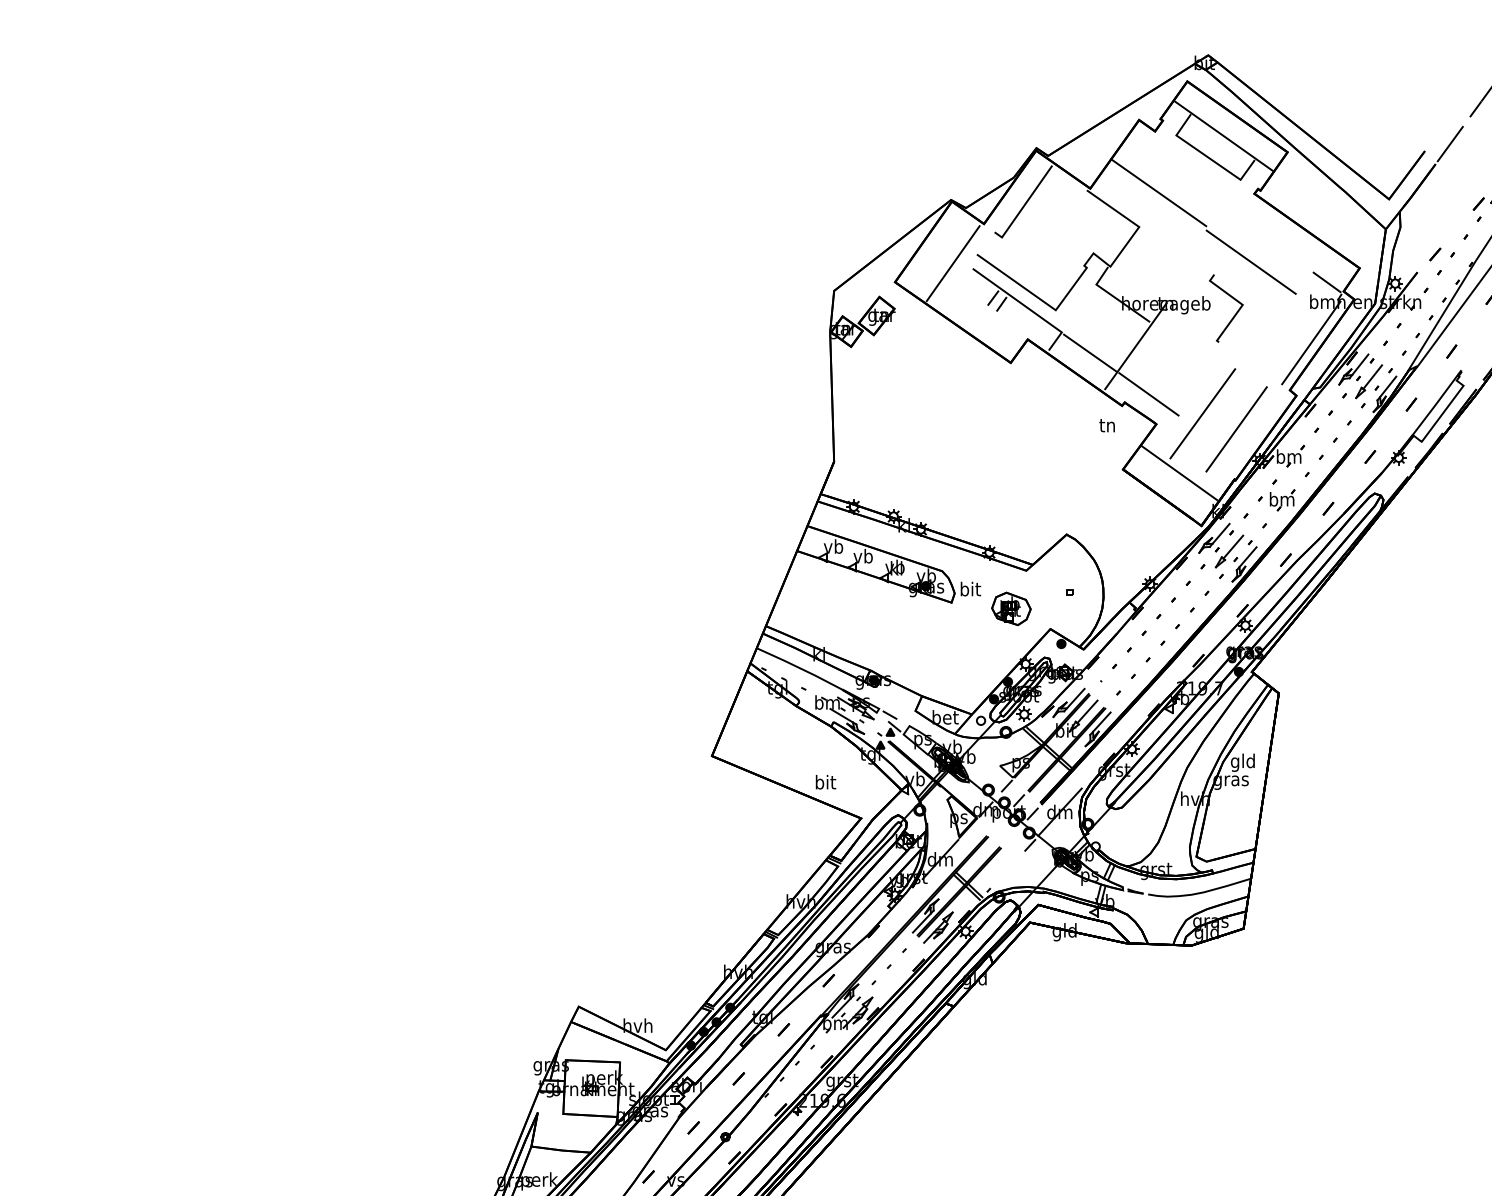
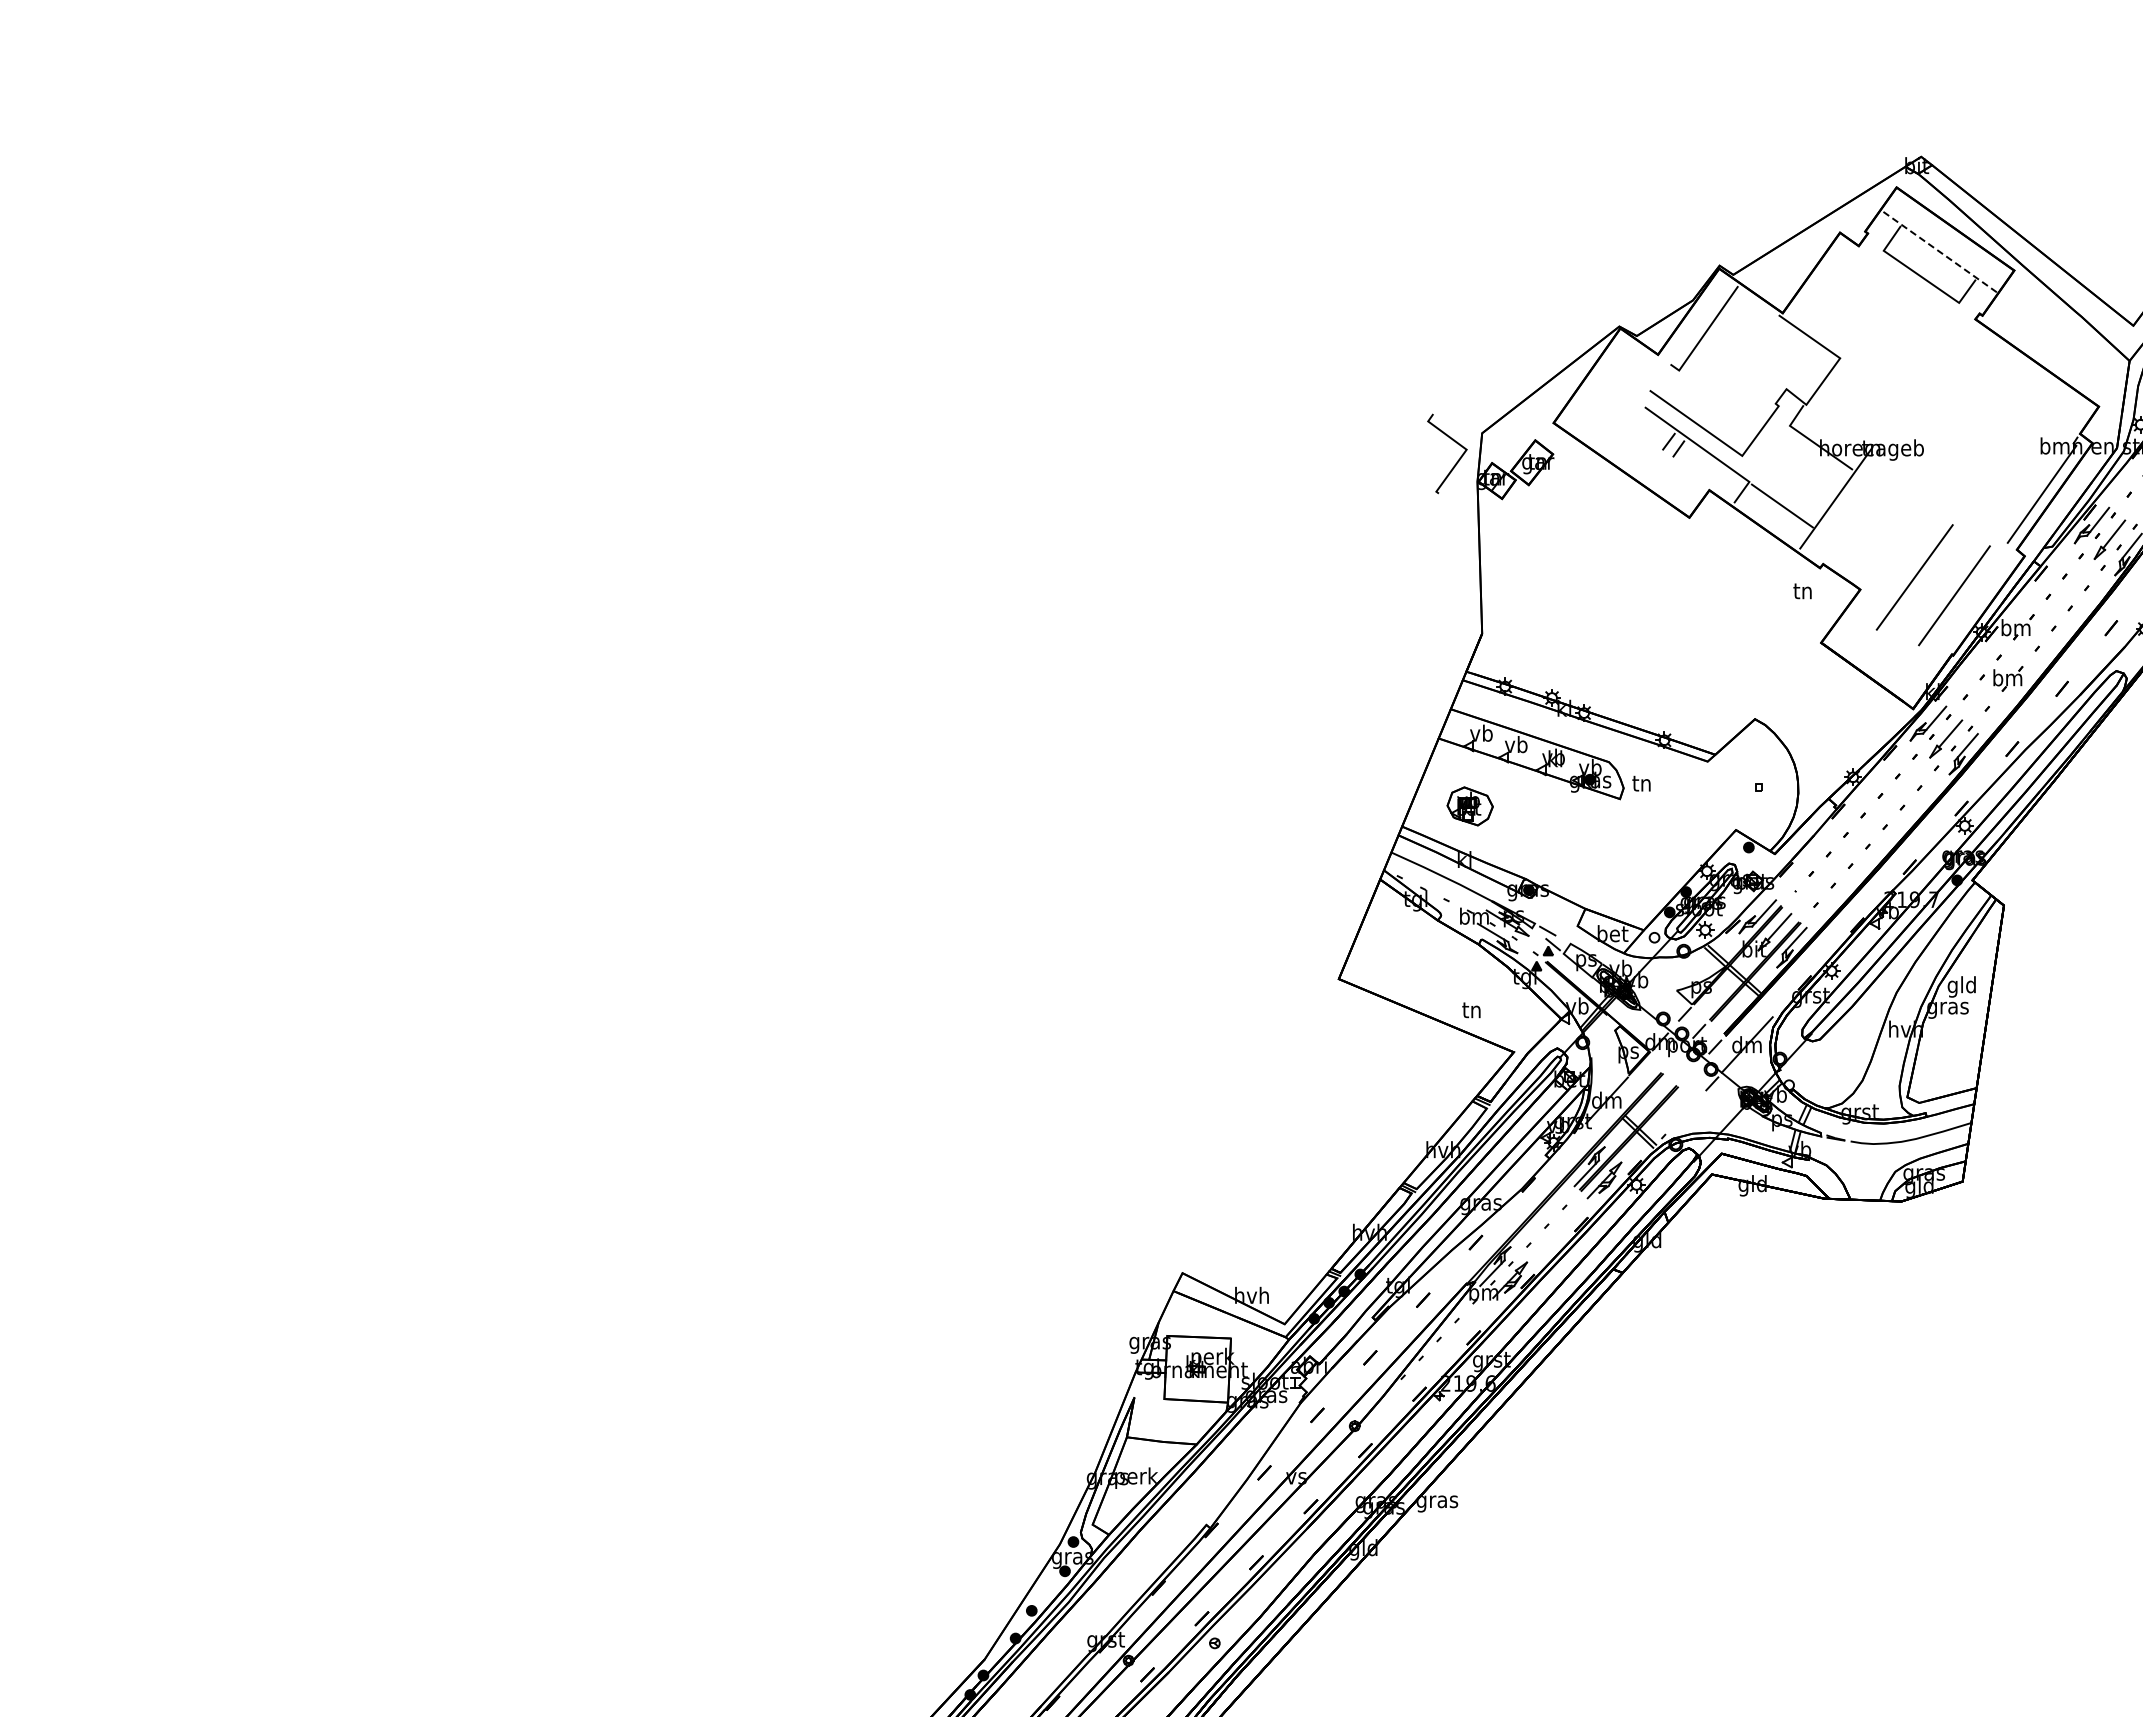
line: (1223, 136) -> (1938, 251), solid -> dashed
line: (1159, 193) -> (1863, 318), removed
line: (1251, 262) -> (1971, 399), removed
line: (952, 263) -> (1621, 401), removed
line: (1326, 281) -> (2060, 422), removed
line: (1234, 314) -> (1457, 460), moved
line: (1148, 394) -> (1851, 554), removed
line: (1179, 472) -> (1887, 646), removed
text: (970, 588) -> (1642, 782), bit -> tn
part: (1010, 609) -> (1469, 806), moved
text: (825, 781) -> (1472, 1009), bit -> tn

